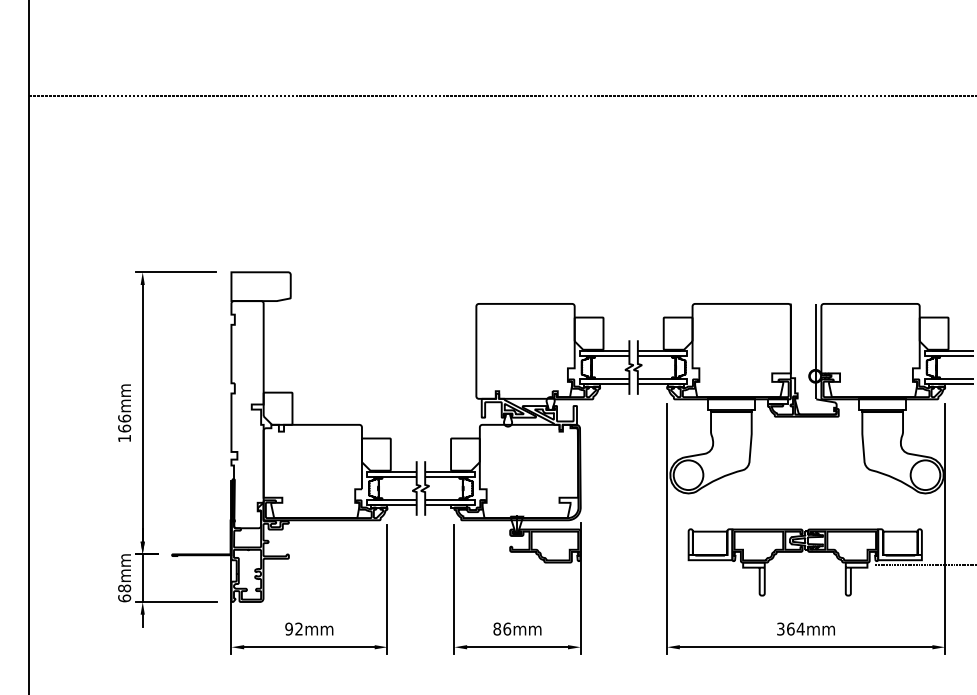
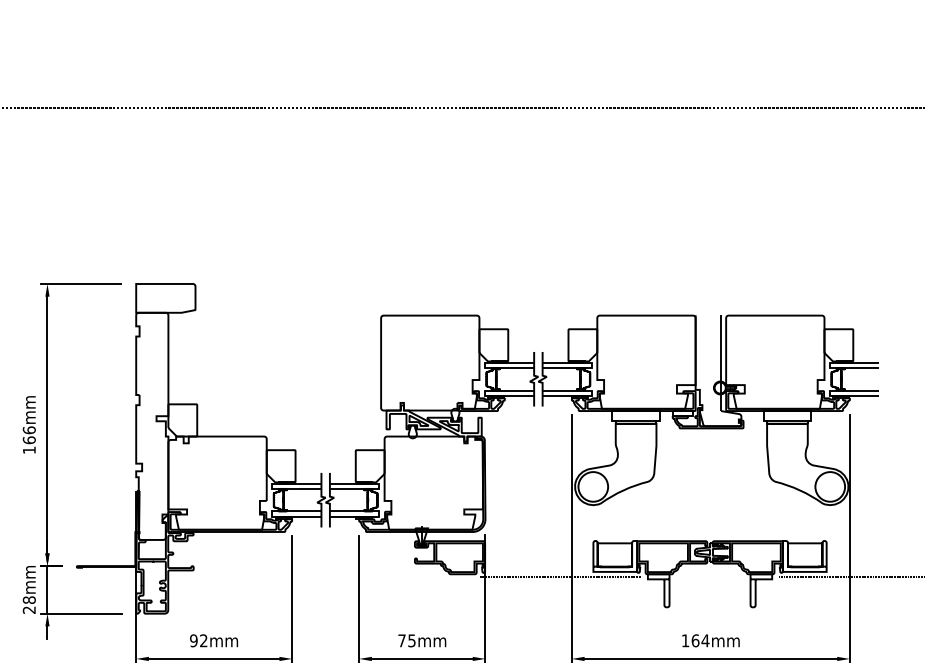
line: (655, 565) -> (560, 577), added
text: (124, 598) -> (29, 610), 68mm -> 28mm
text: (502, 628) -> (407, 640), 86mm -> 75mm
text: (780, 628) -> (685, 640), 364mm -> 164mm

